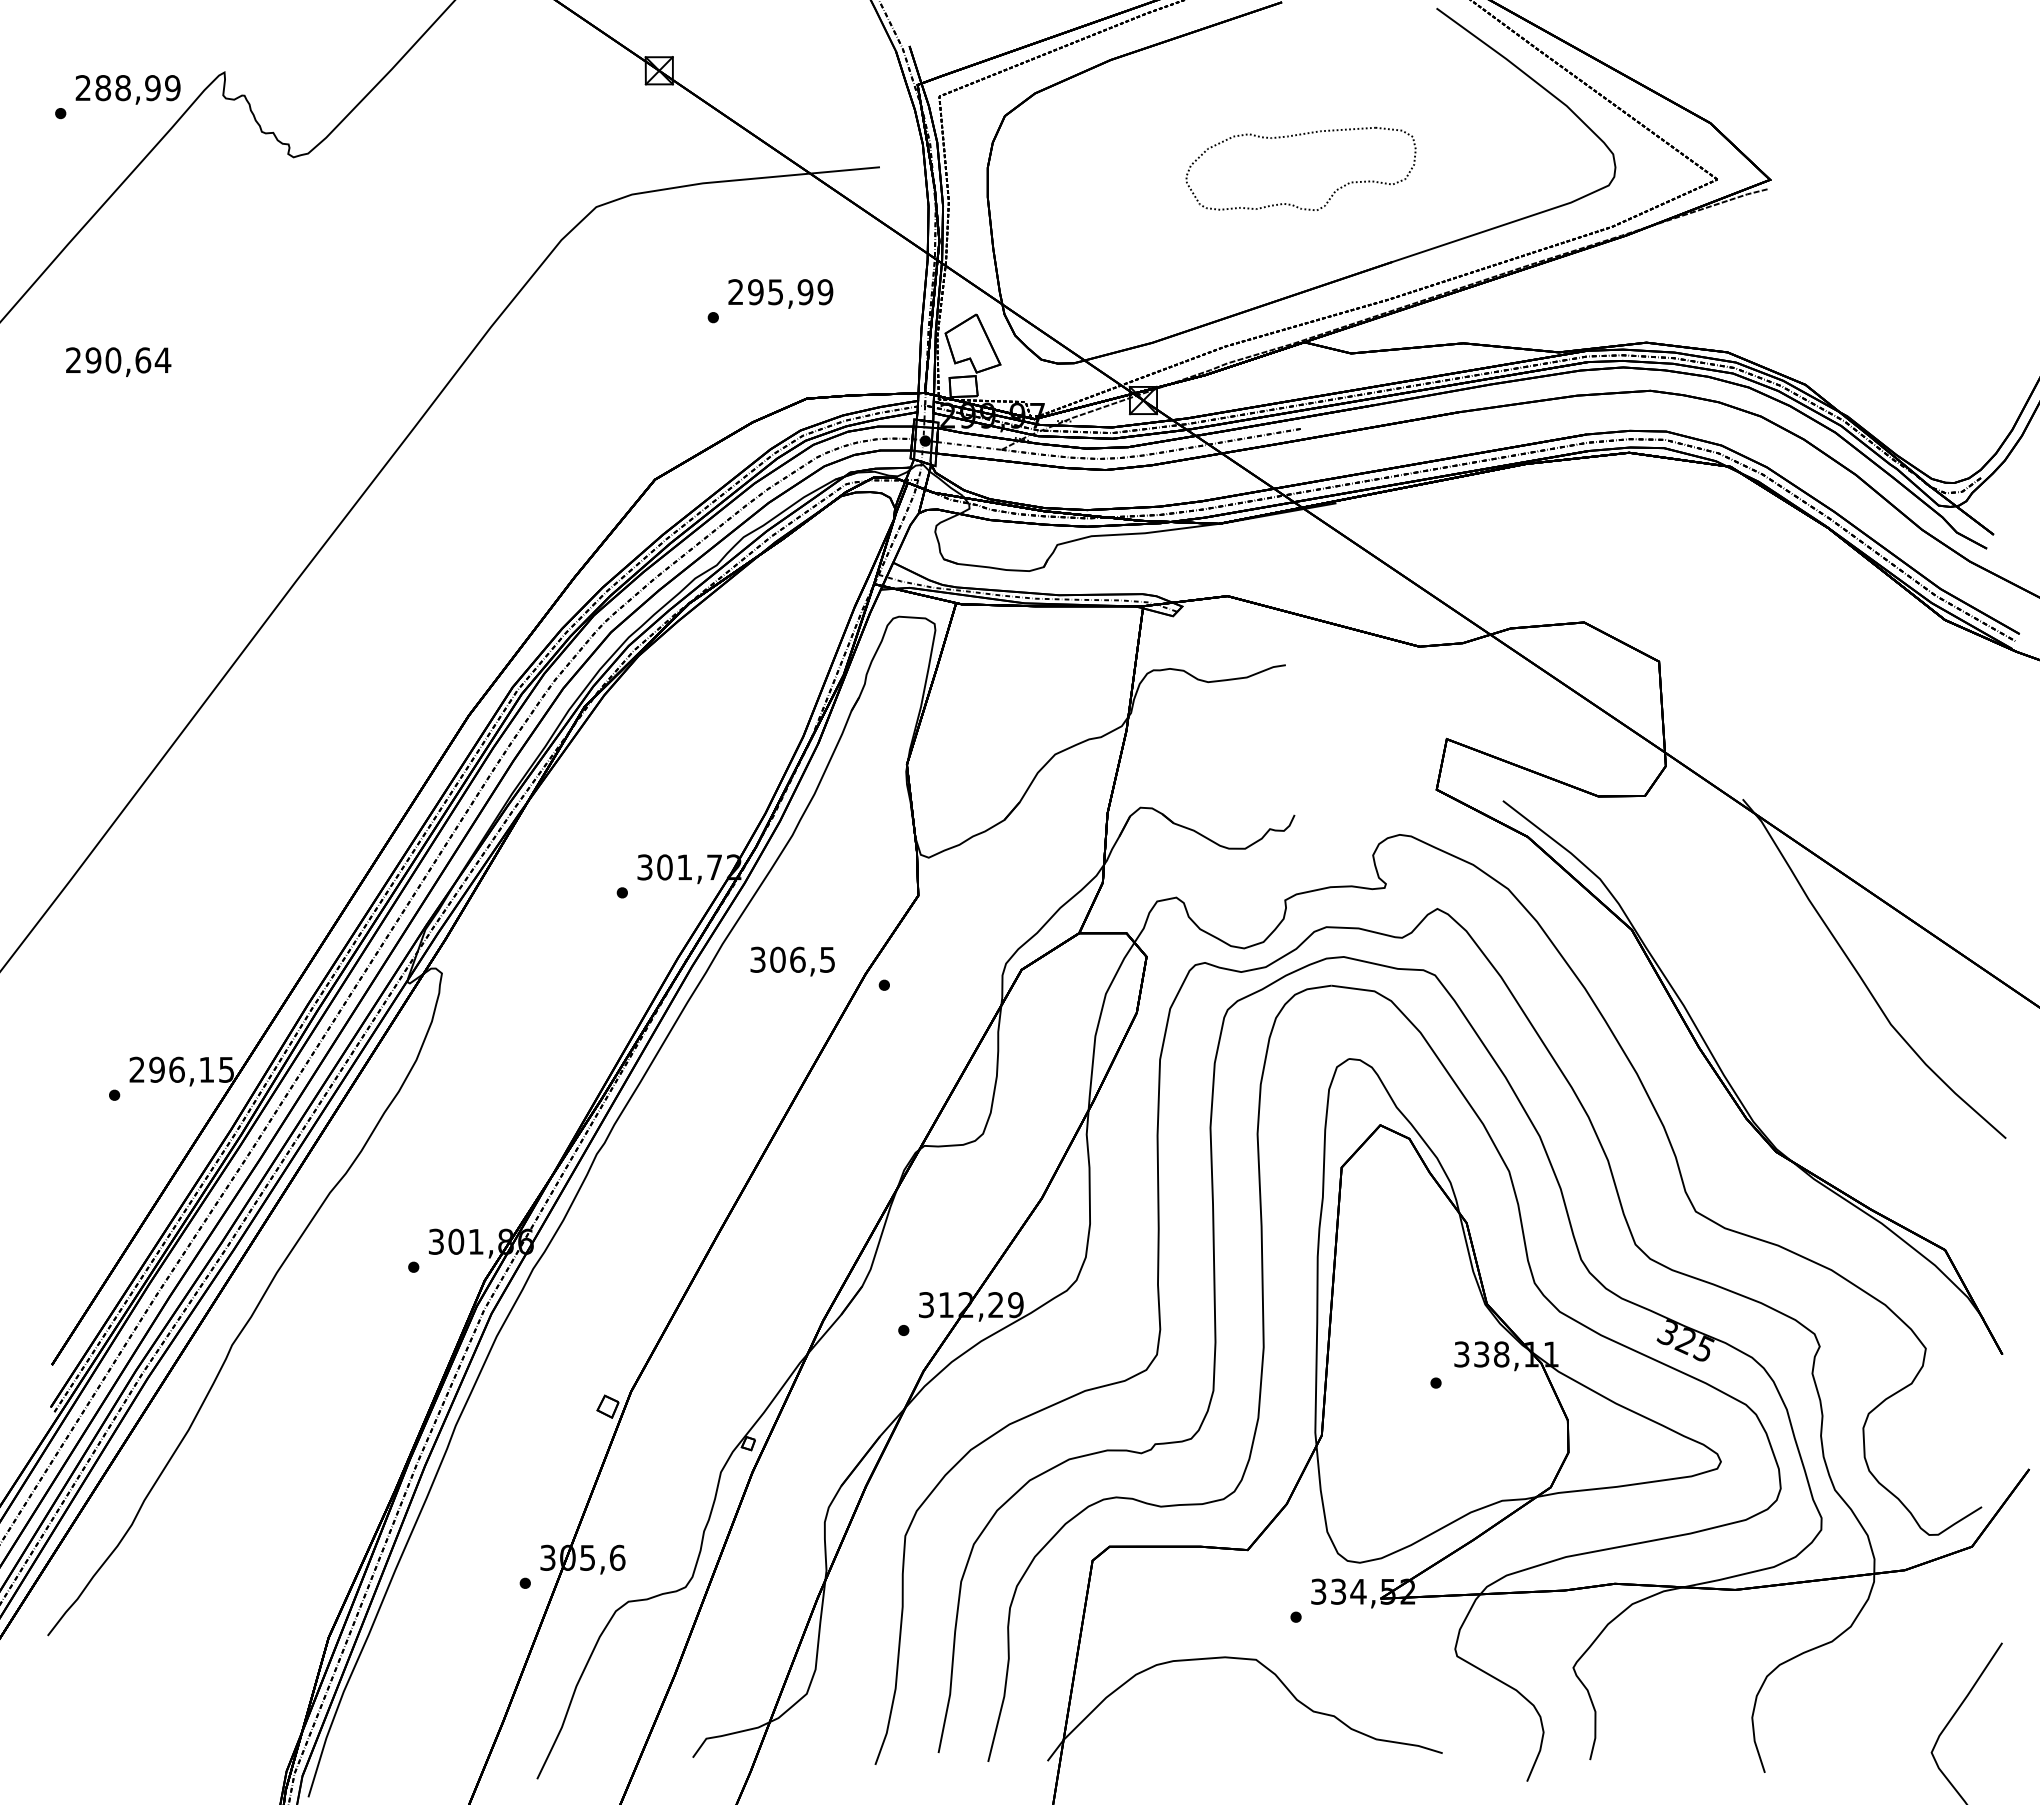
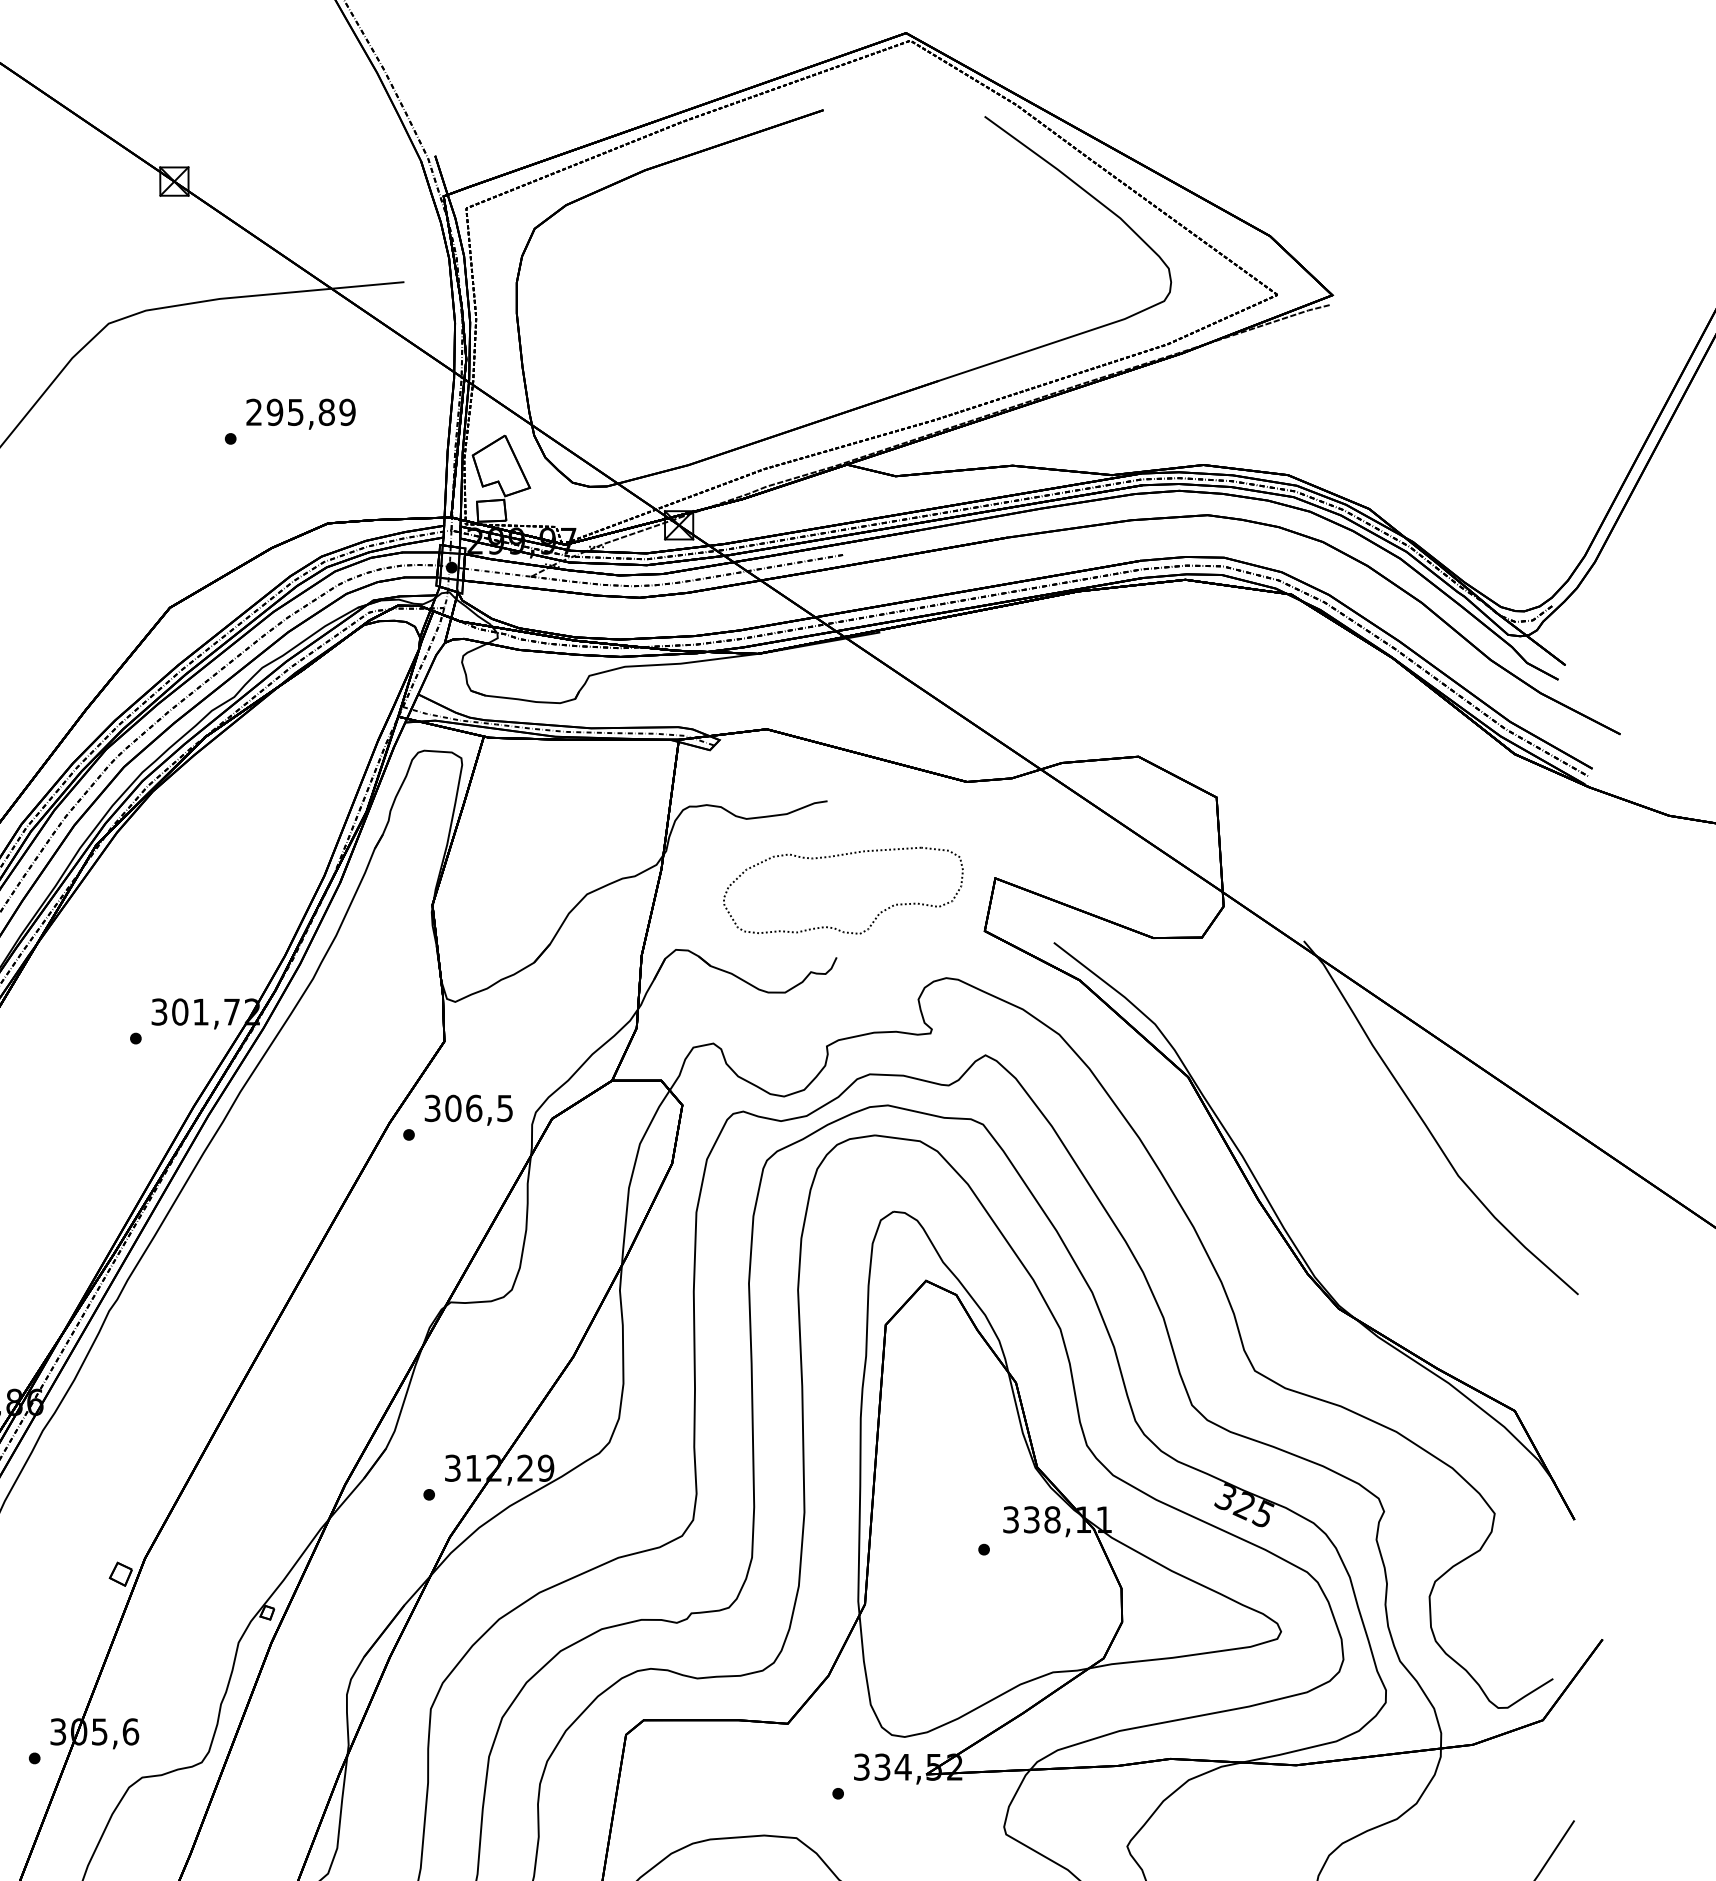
part: (1295, 136) -> (837, 856), moved
text: (805, 292) -> (326, 412), 295,99 -> 295,89
text: (792, 961) -> (468, 1110), moved

